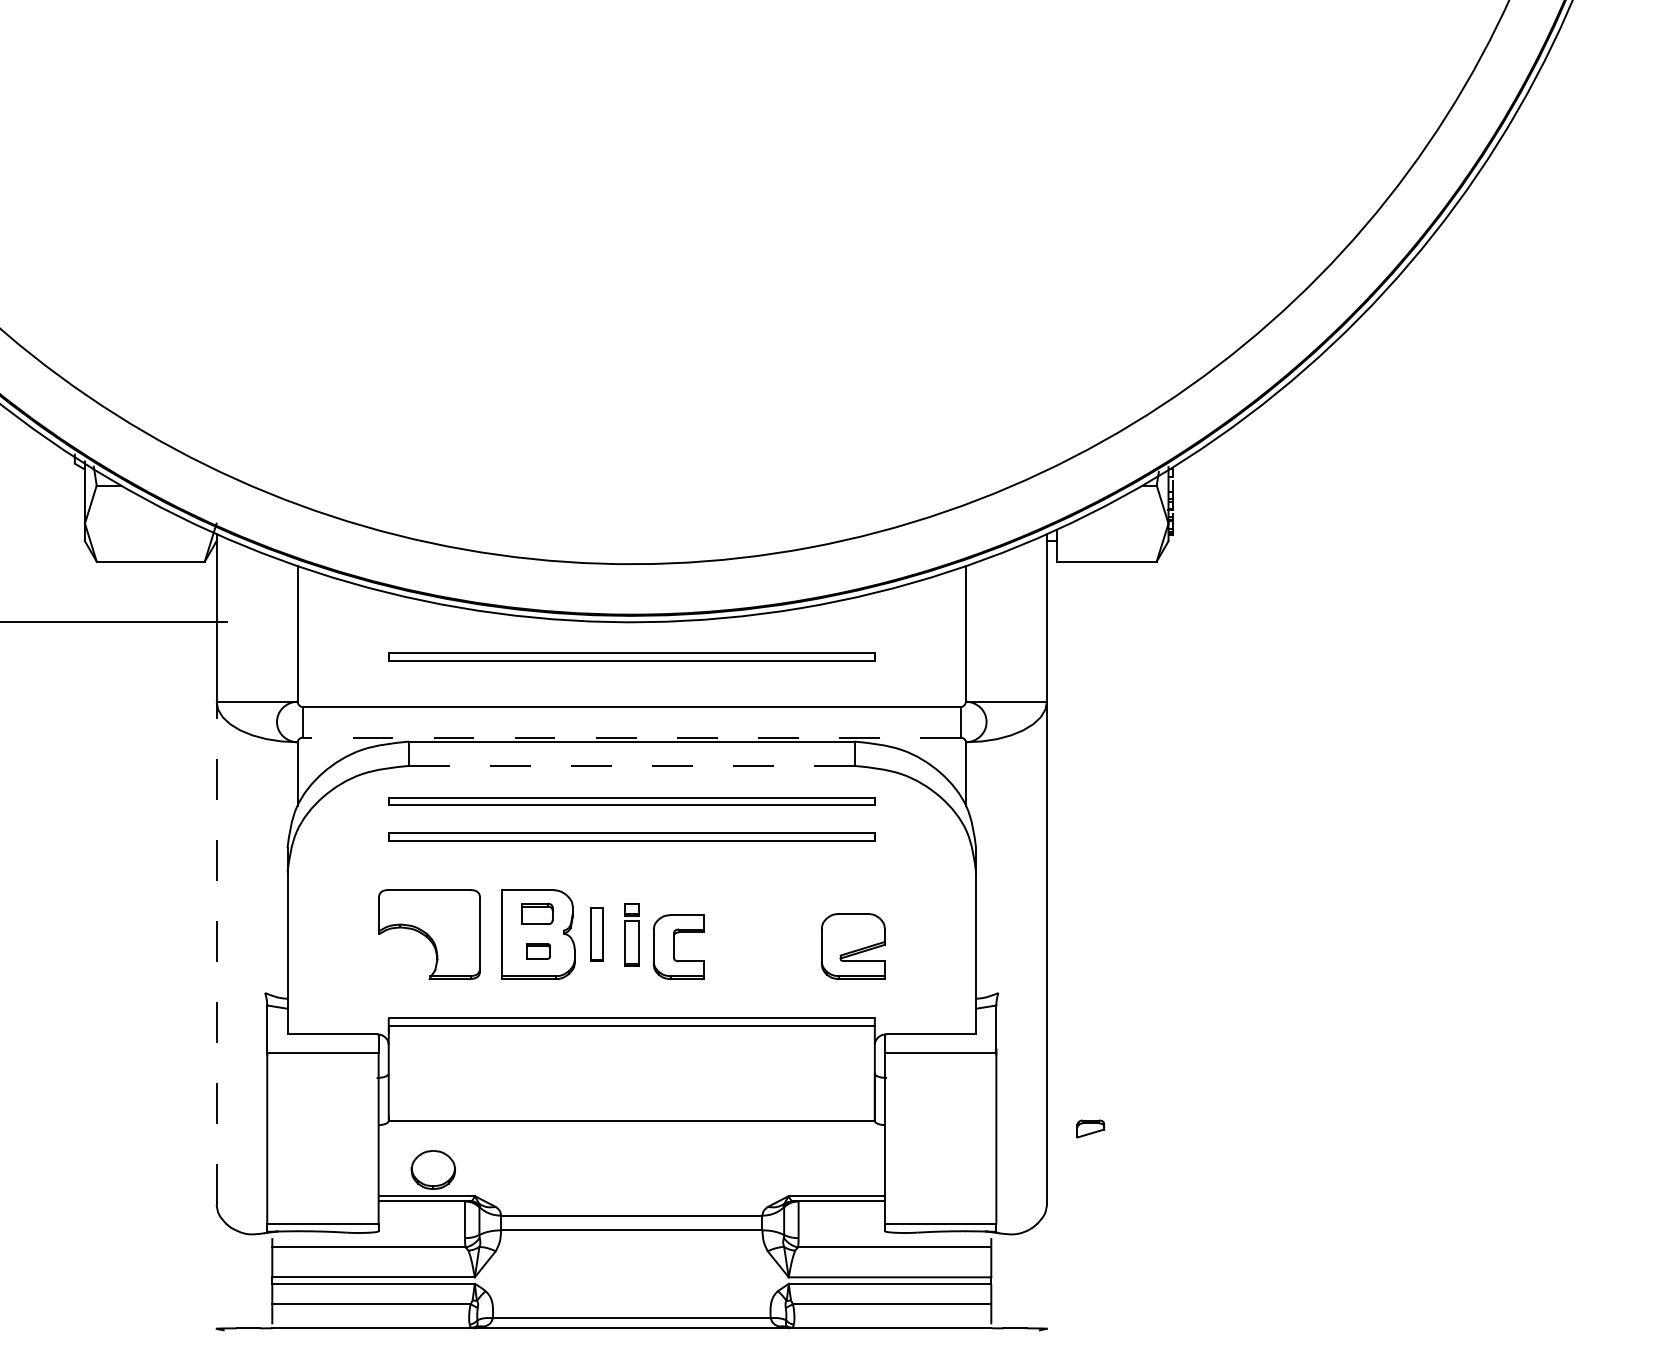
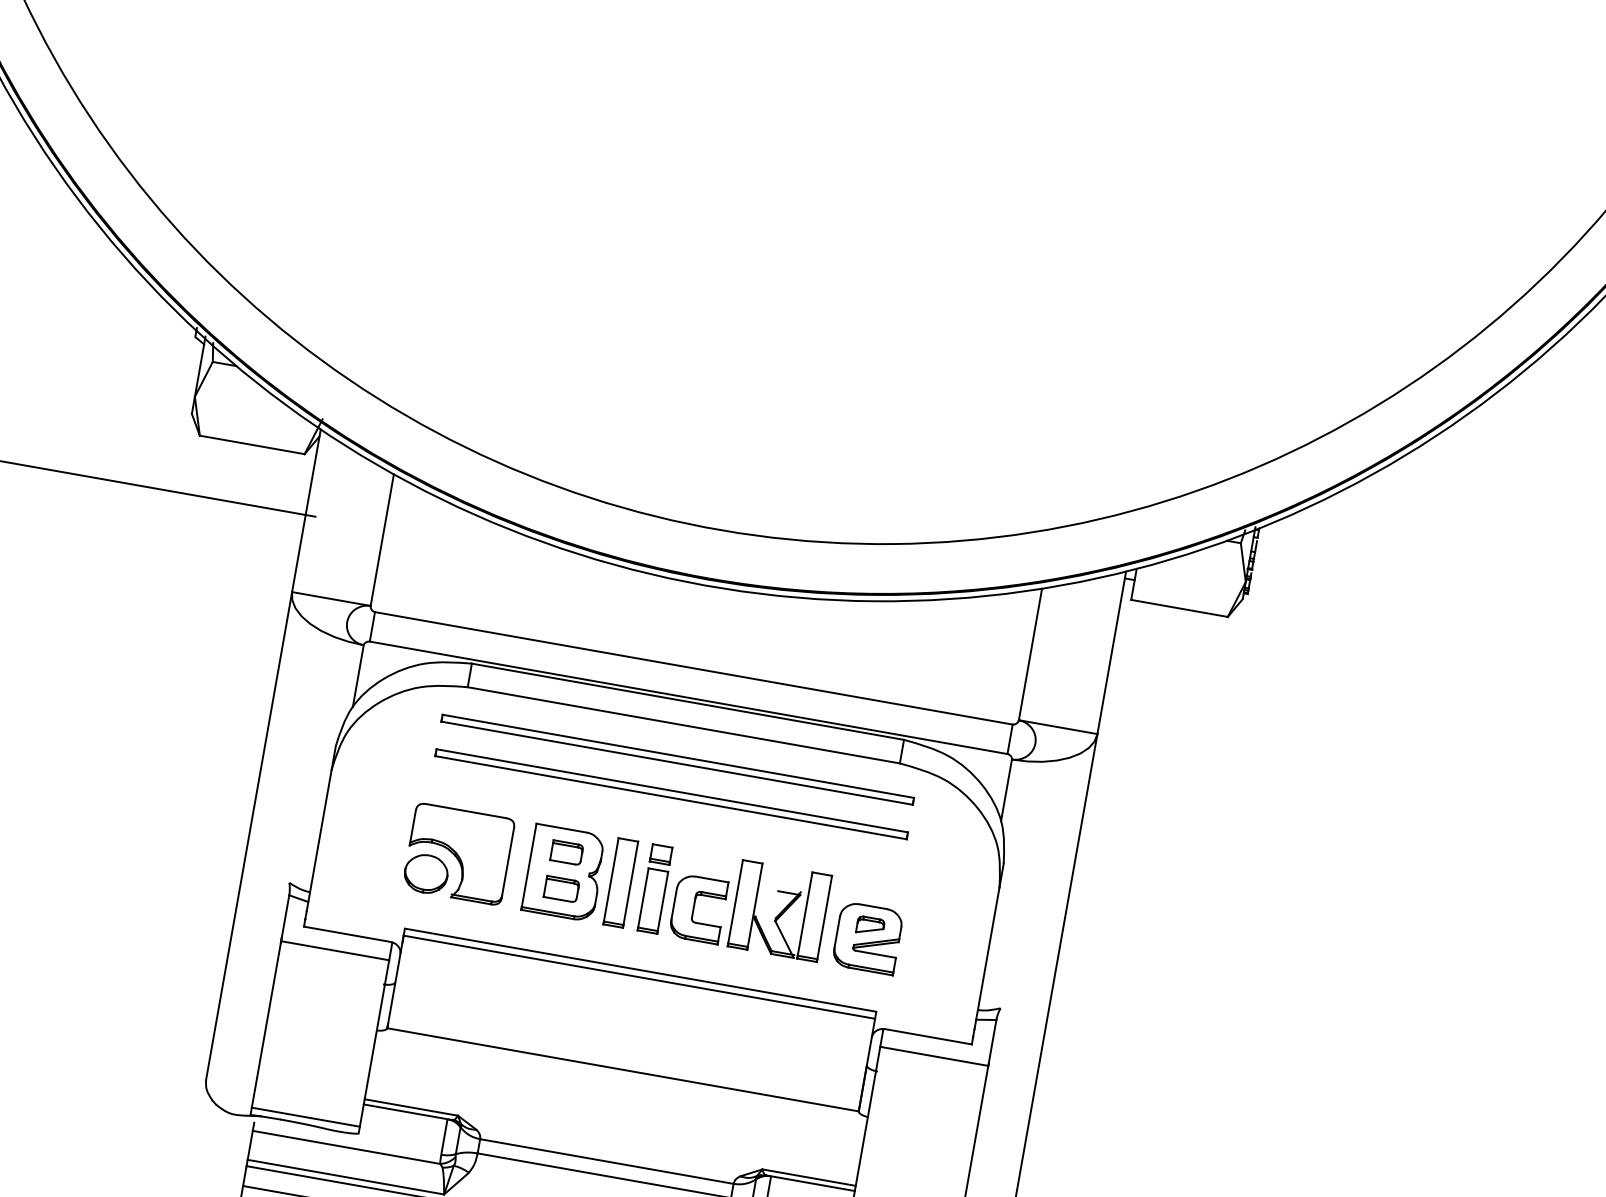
part: (631, 656) -> (702, 619), removed
line: (631, 737) -> (688, 697), dashed -> solid
line: (631, 765) -> (683, 724), dashed -> solid
part: (596, 934) -> (620, 882), size x1.67
part: (631, 934) -> (654, 888), size x1.43
part: (760, 934) -> (779, 910), added
part: (538, 951) -> (561, 889), size x1.43
line: (216, 952) -> (249, 835), dashed -> solid
part: (1090, 1128) -> (870, 925), moved
part: (432, 1169) -> (425, 873), moved

